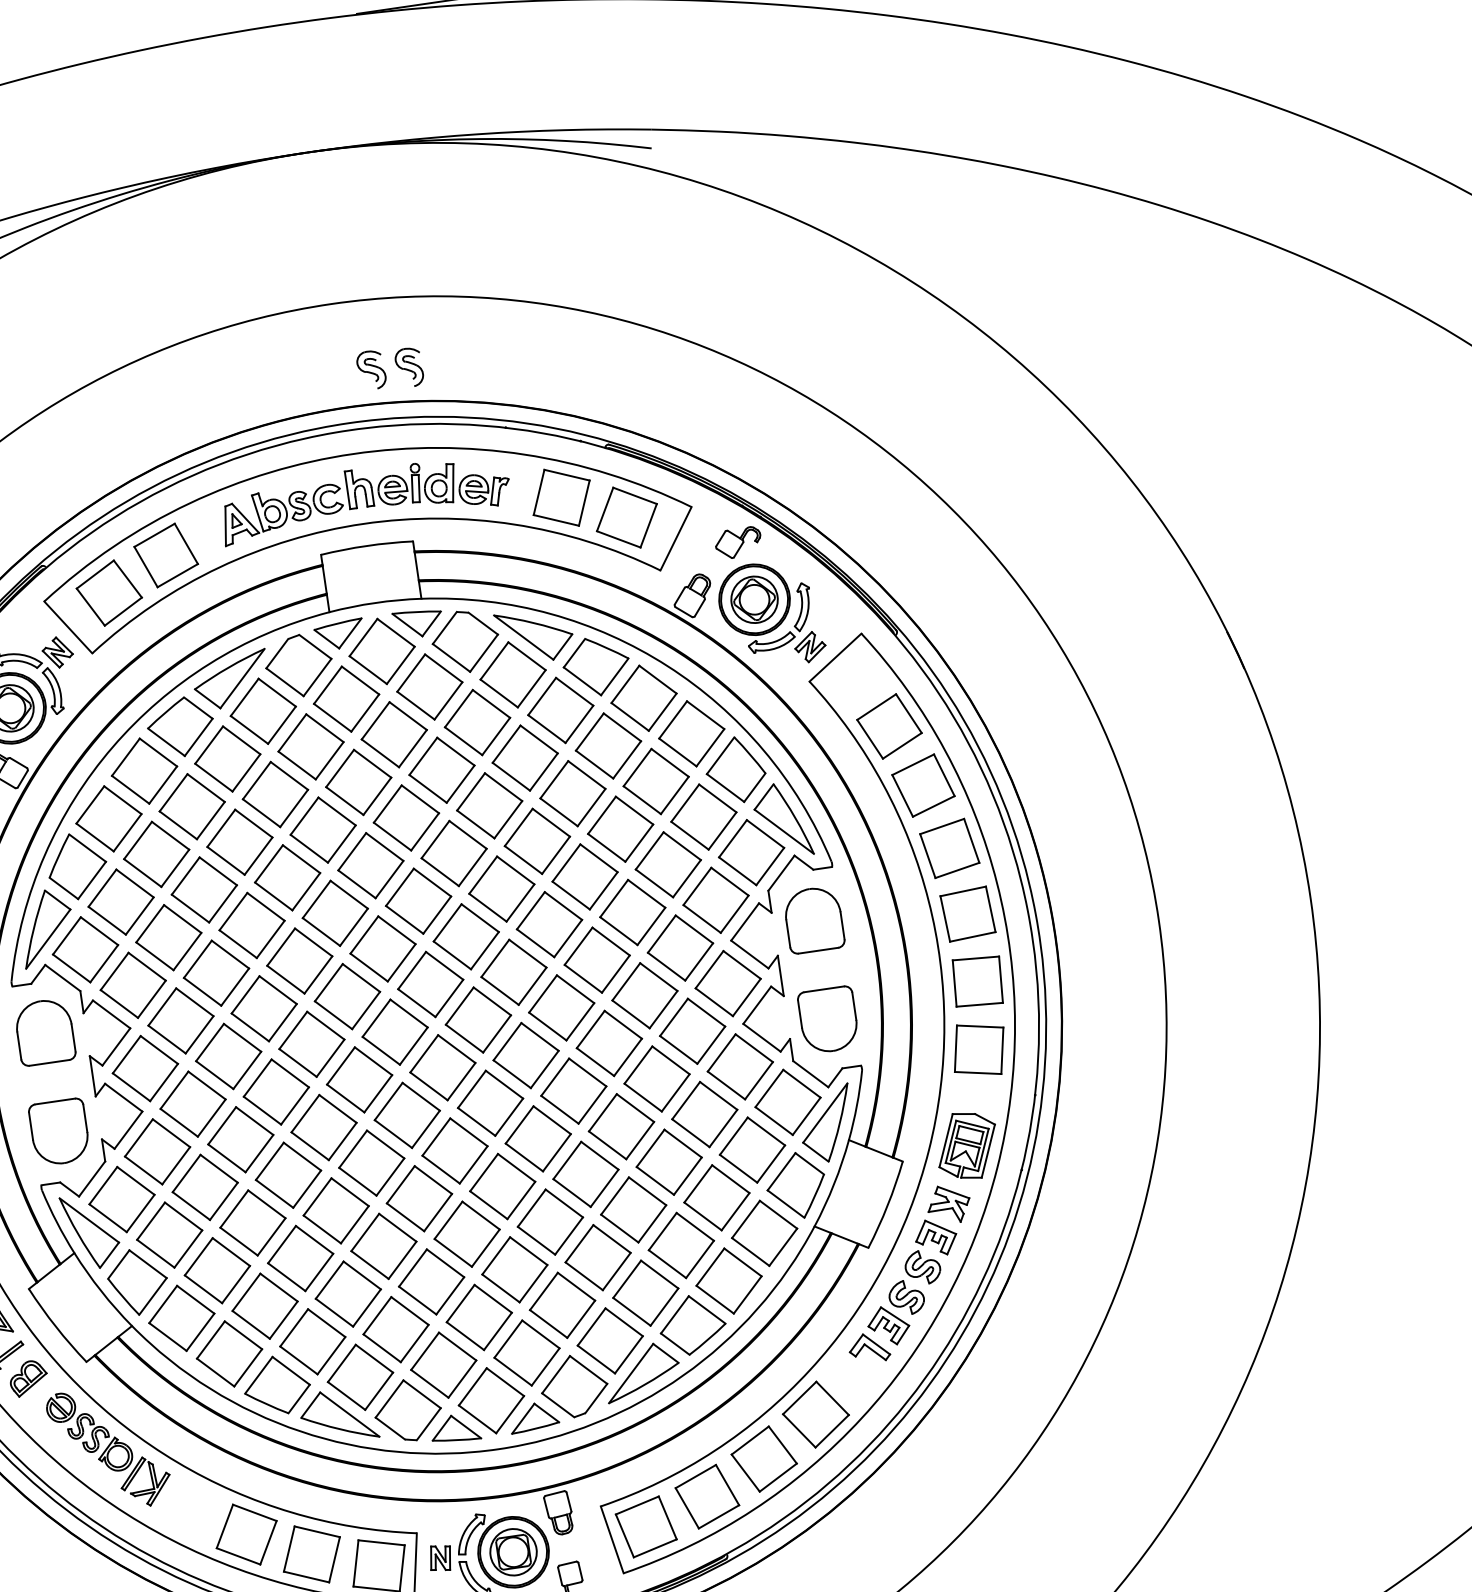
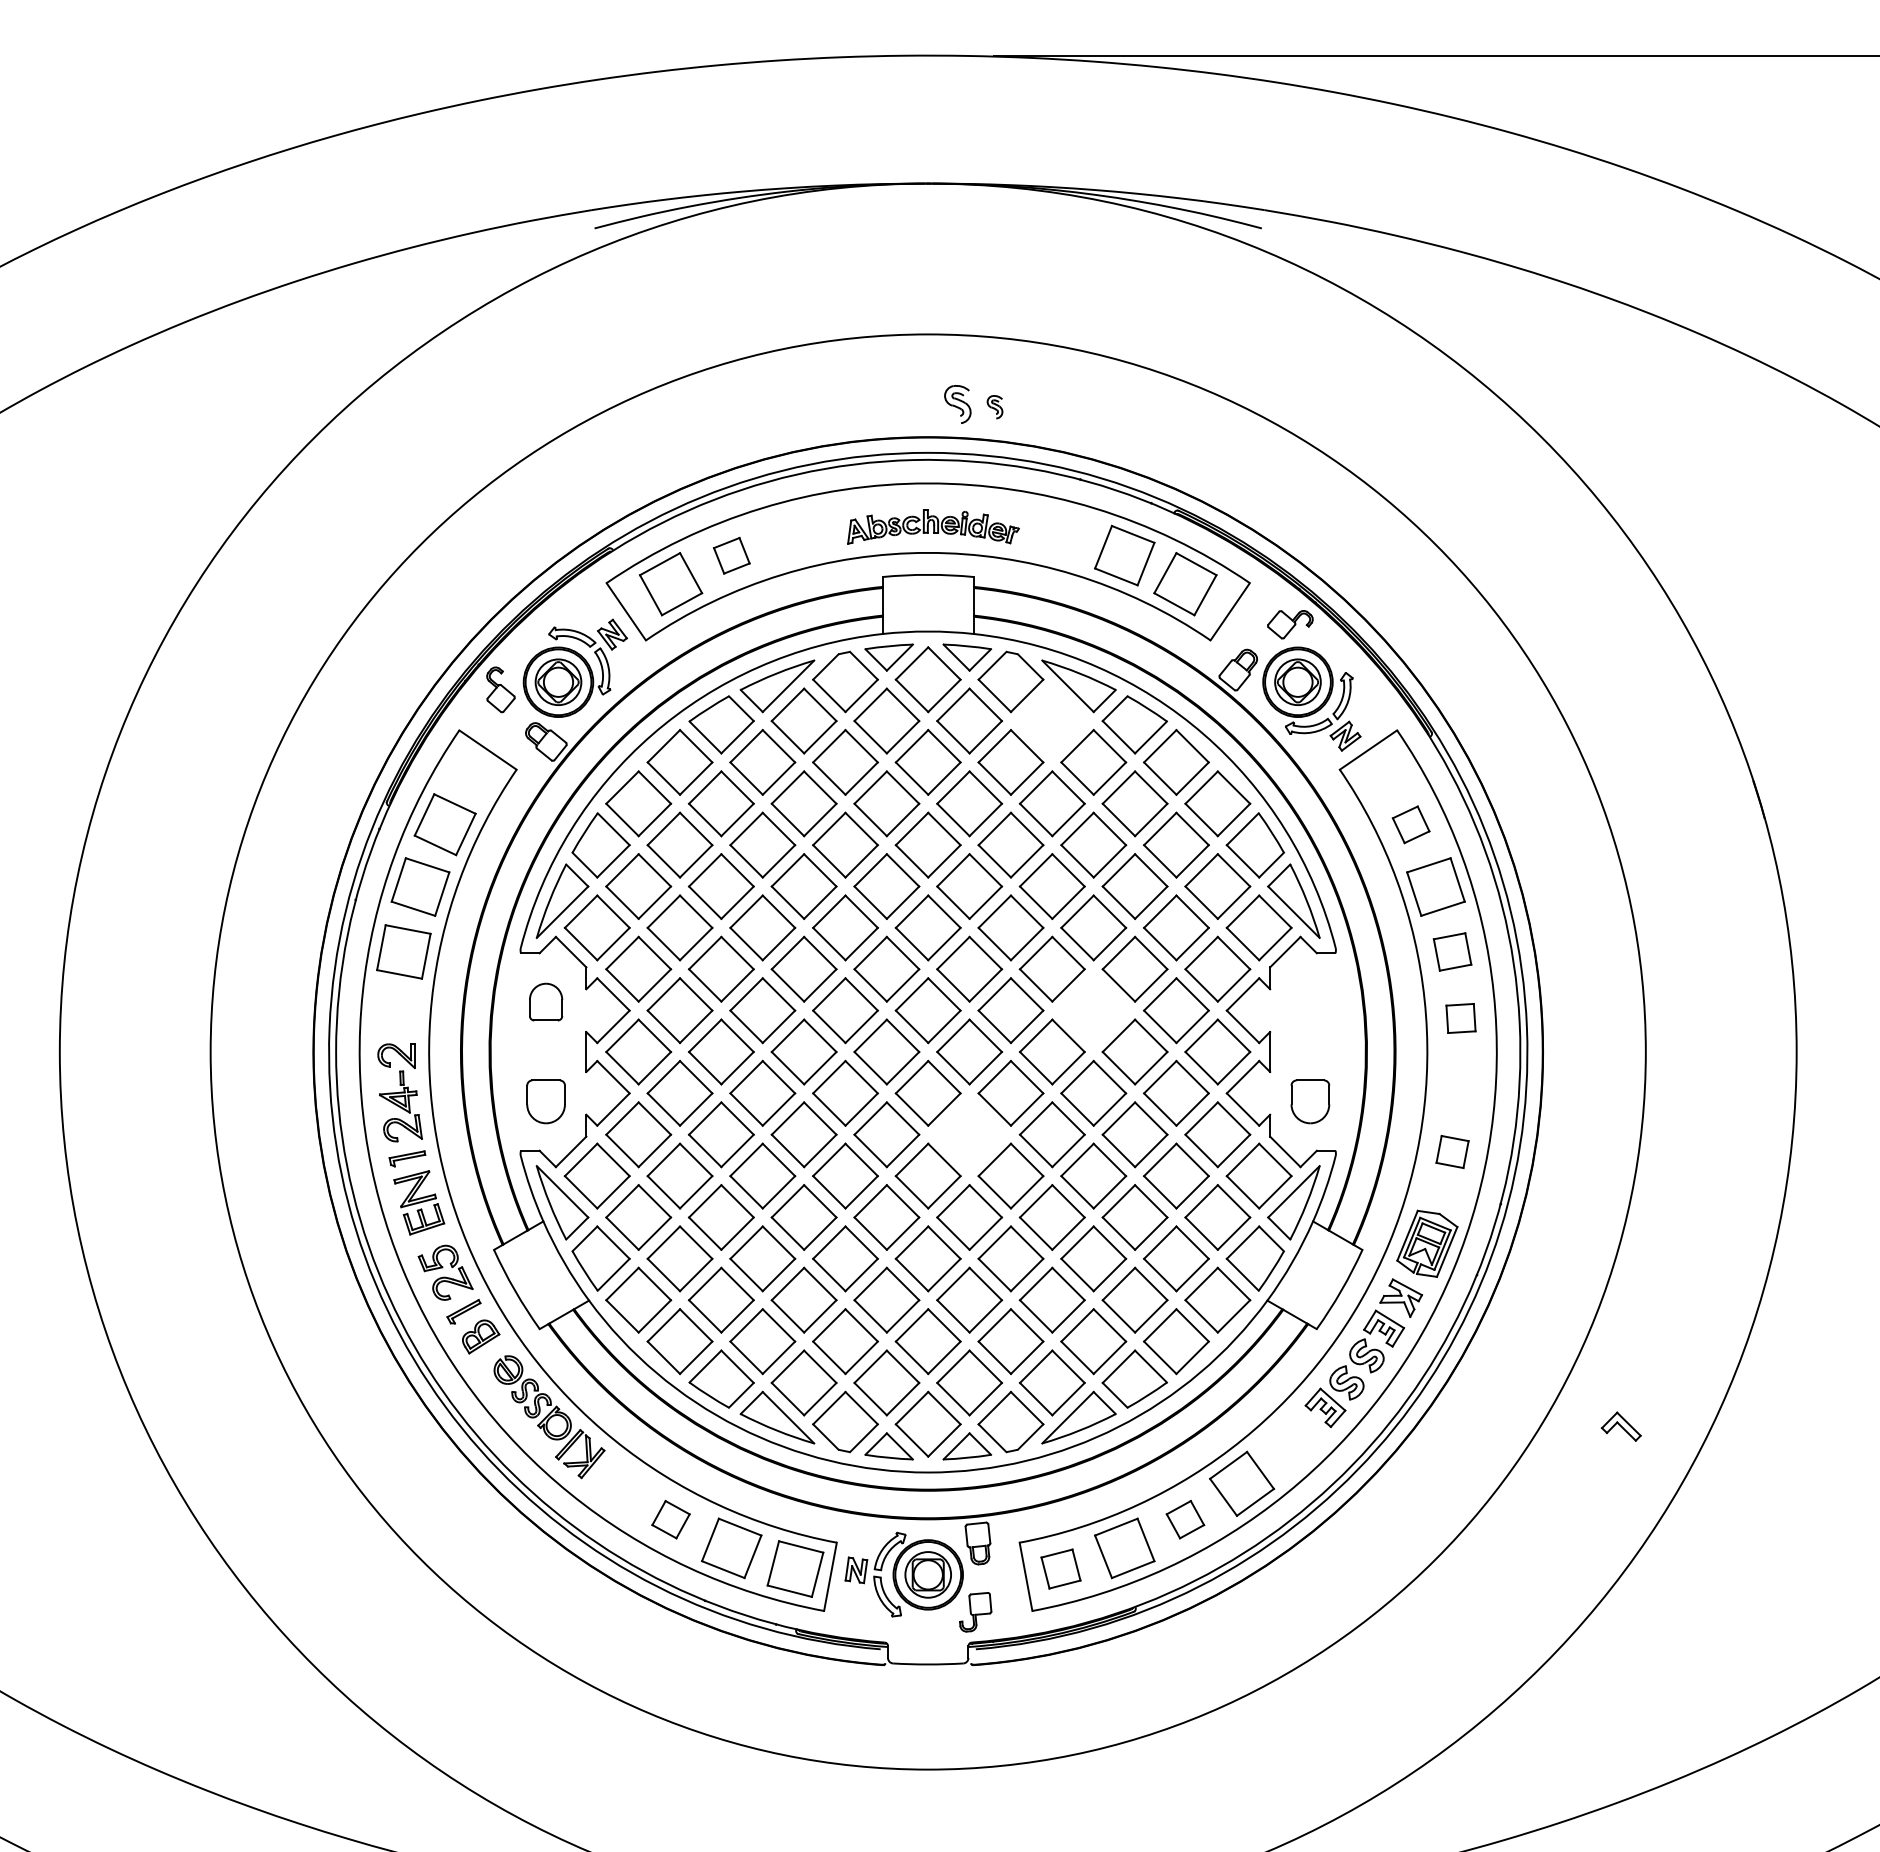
part: (408, 366) -> (994, 406), size x0.6
part: (364, 496) -> (933, 526), size x0.6
part: (165, 555) -> (731, 555), size x0.6
part: (512, 674) -> (1051, 720), removed
part: (888, 726) -> (1410, 824), size x0.6
part: (949, 848) -> (1452, 951), size x0.7
part: (967, 914) -> (1460, 1018), size x0.6
part: (814, 919) -> (1310, 1001), removed
part: (597, 960) -> (1093, 1010), removed
part: (977, 981) -> (1460, 1085), removed
part: (828, 1019) -> (1310, 1101), size x0.7
part: (44, 1031) -> (545, 1001), size x0.6
part: (978, 1049) -> (1452, 1151), size x0.6
part: (490, 1103) -> (969, 1134), removed
part: (58, 1132) -> (545, 1101), size x0.7
part: (868, 1347) -> (1620, 1426), moved
part: (764, 1458) -> (1185, 1519), size x0.6
part: (645, 1526) -> (1060, 1568), size x0.7
part: (246, 1534) -> (670, 1519), size x0.6

